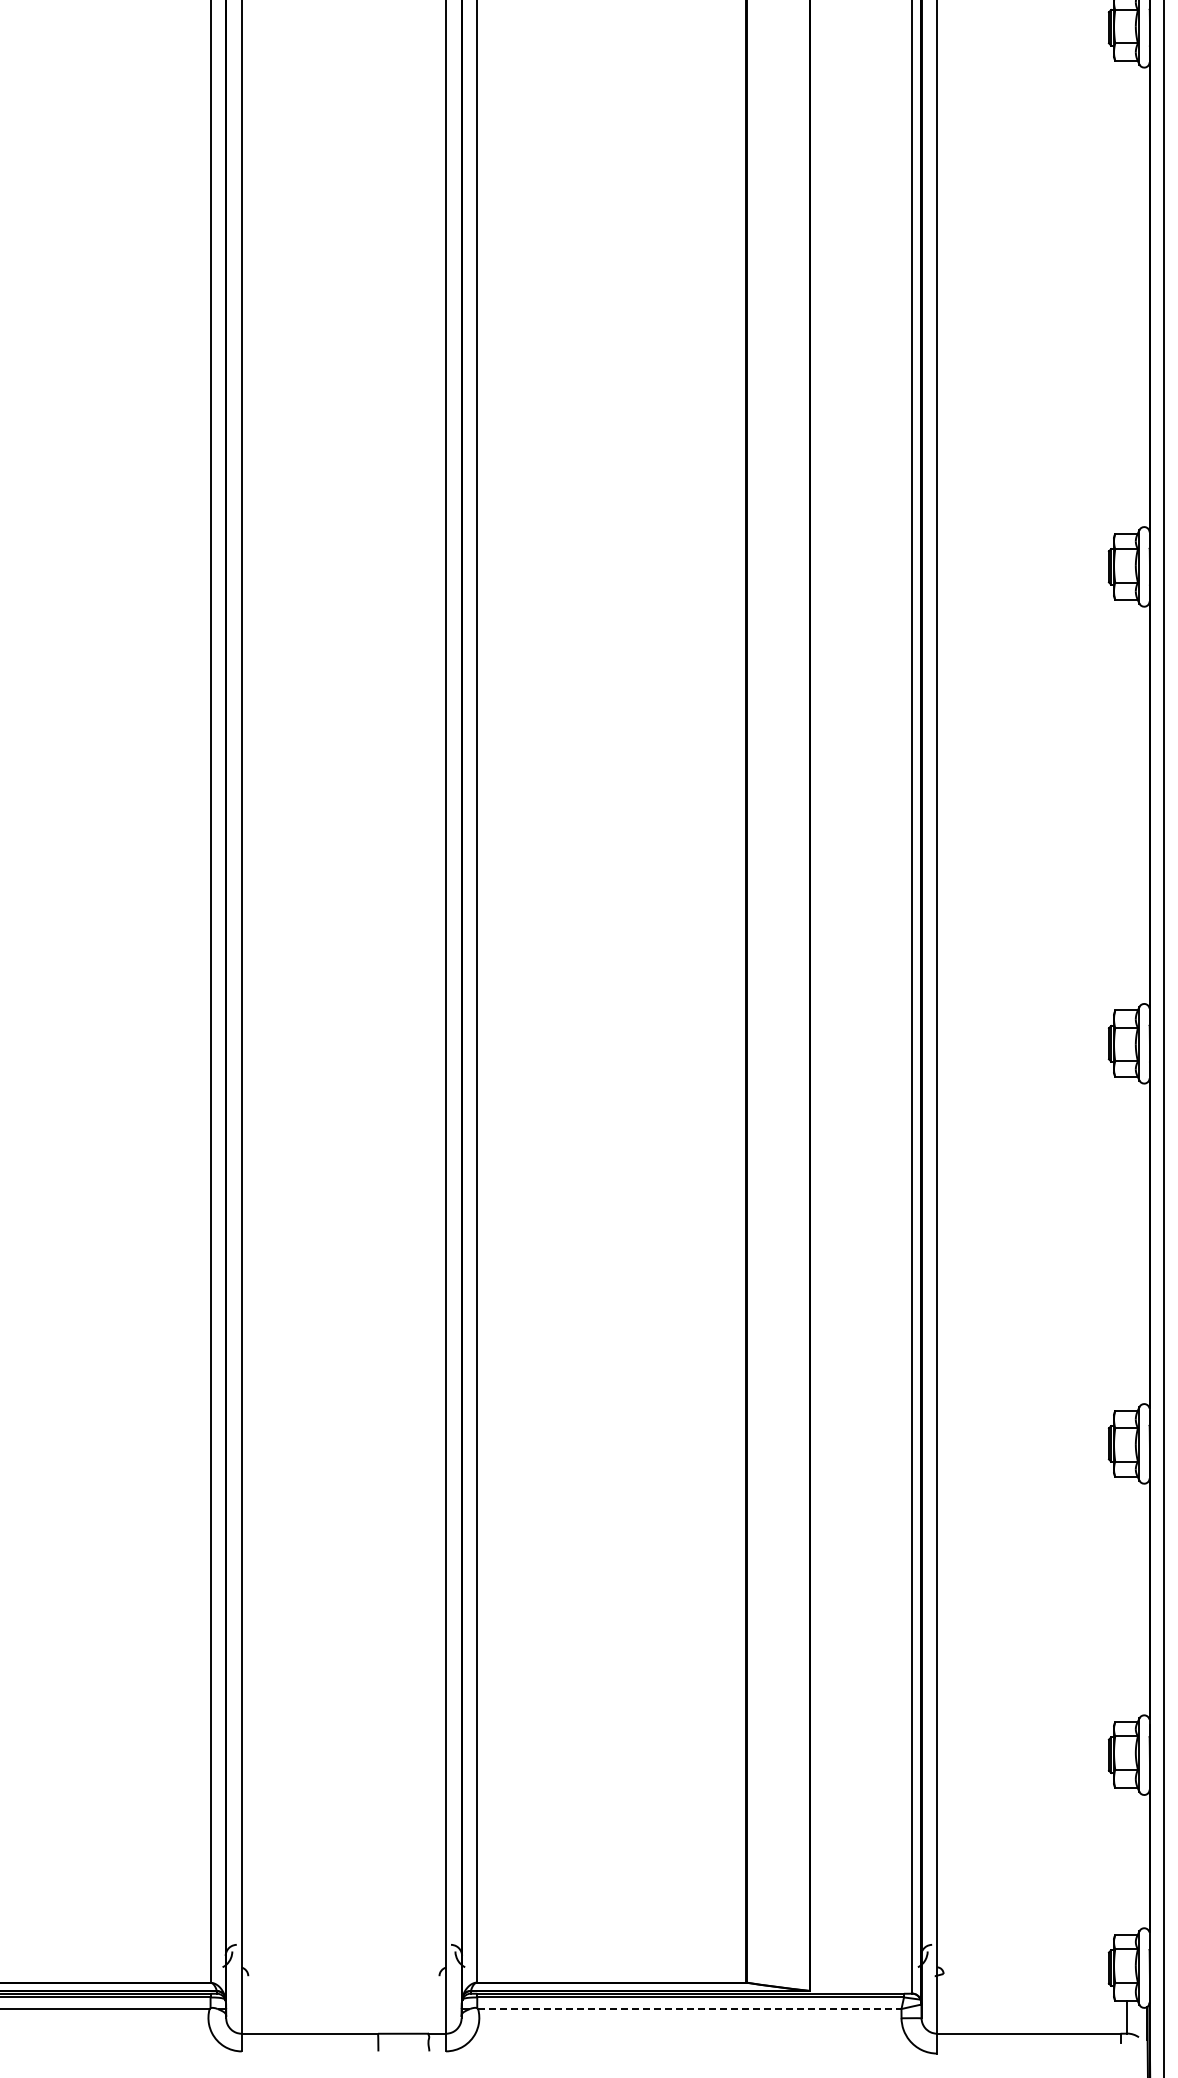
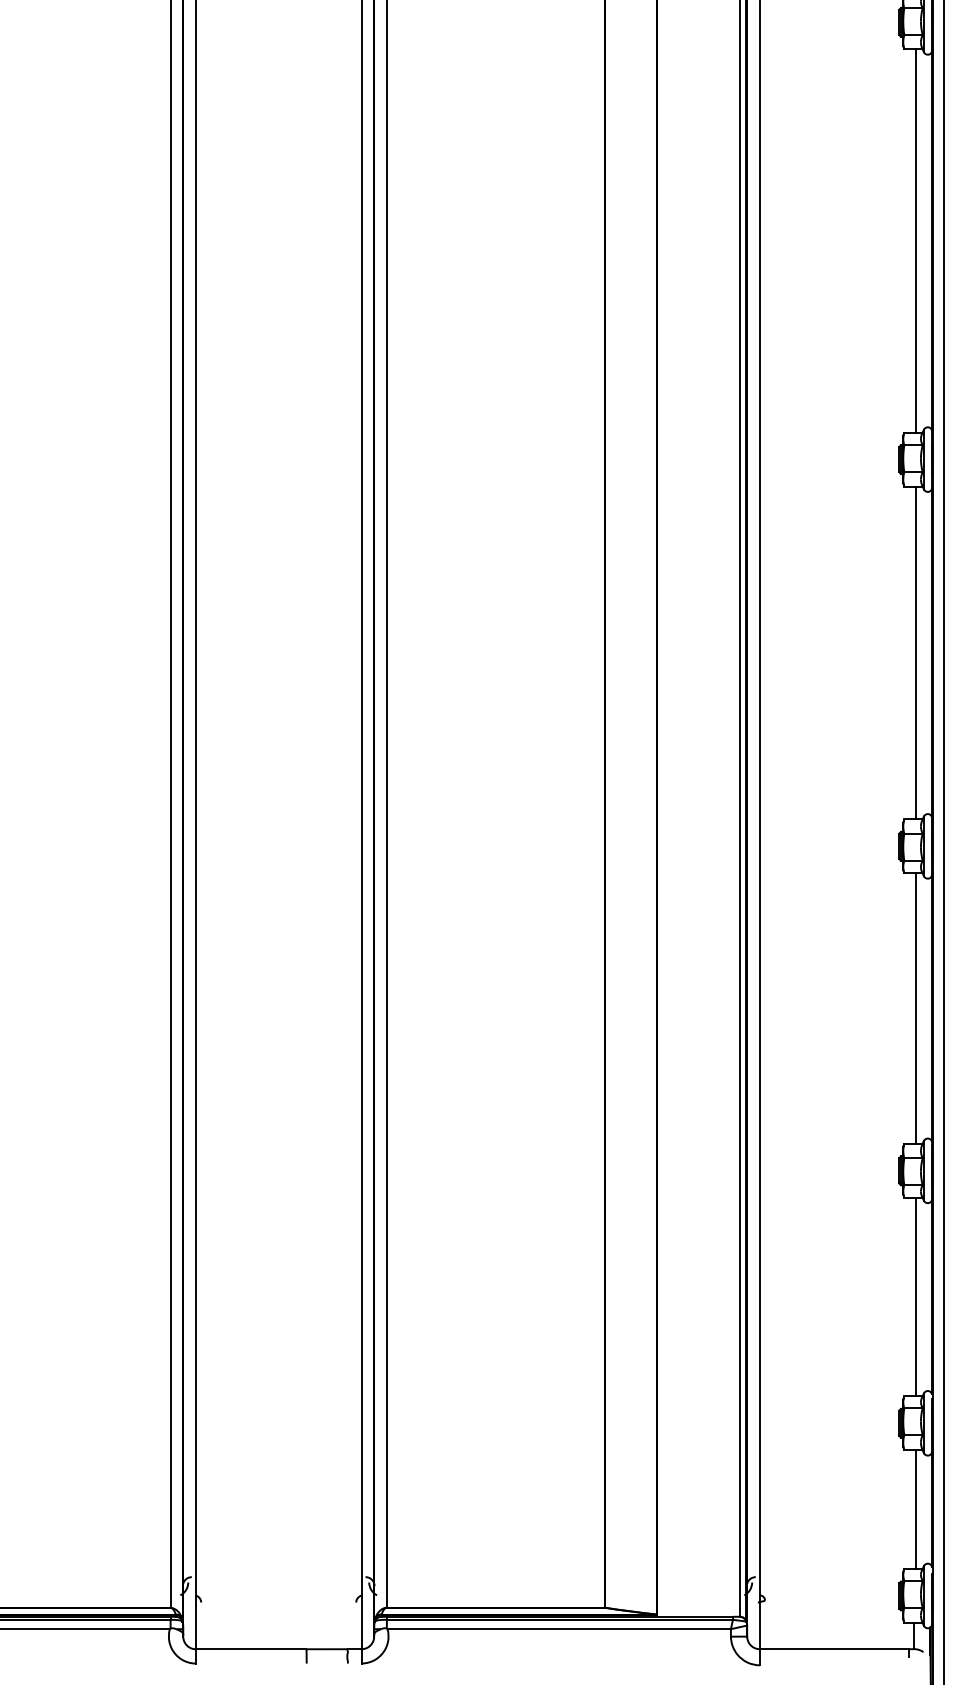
line: (1129, 297) -> (915, 241), added
line: (1129, 805) -> (915, 653), added
line: (1129, 1243) -> (915, 1008), added
line: (1129, 1599) -> (915, 1297), added
line: (1129, 1861) -> (915, 1509), added
line: (689, 2009) -> (559, 1629), dashed -> solid

